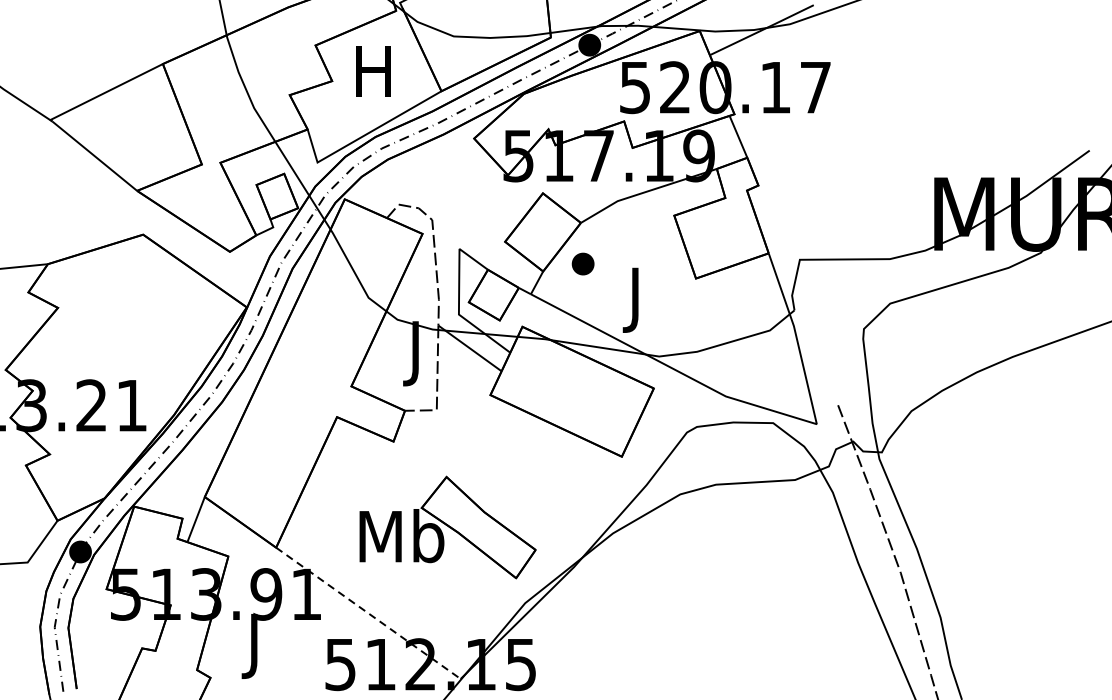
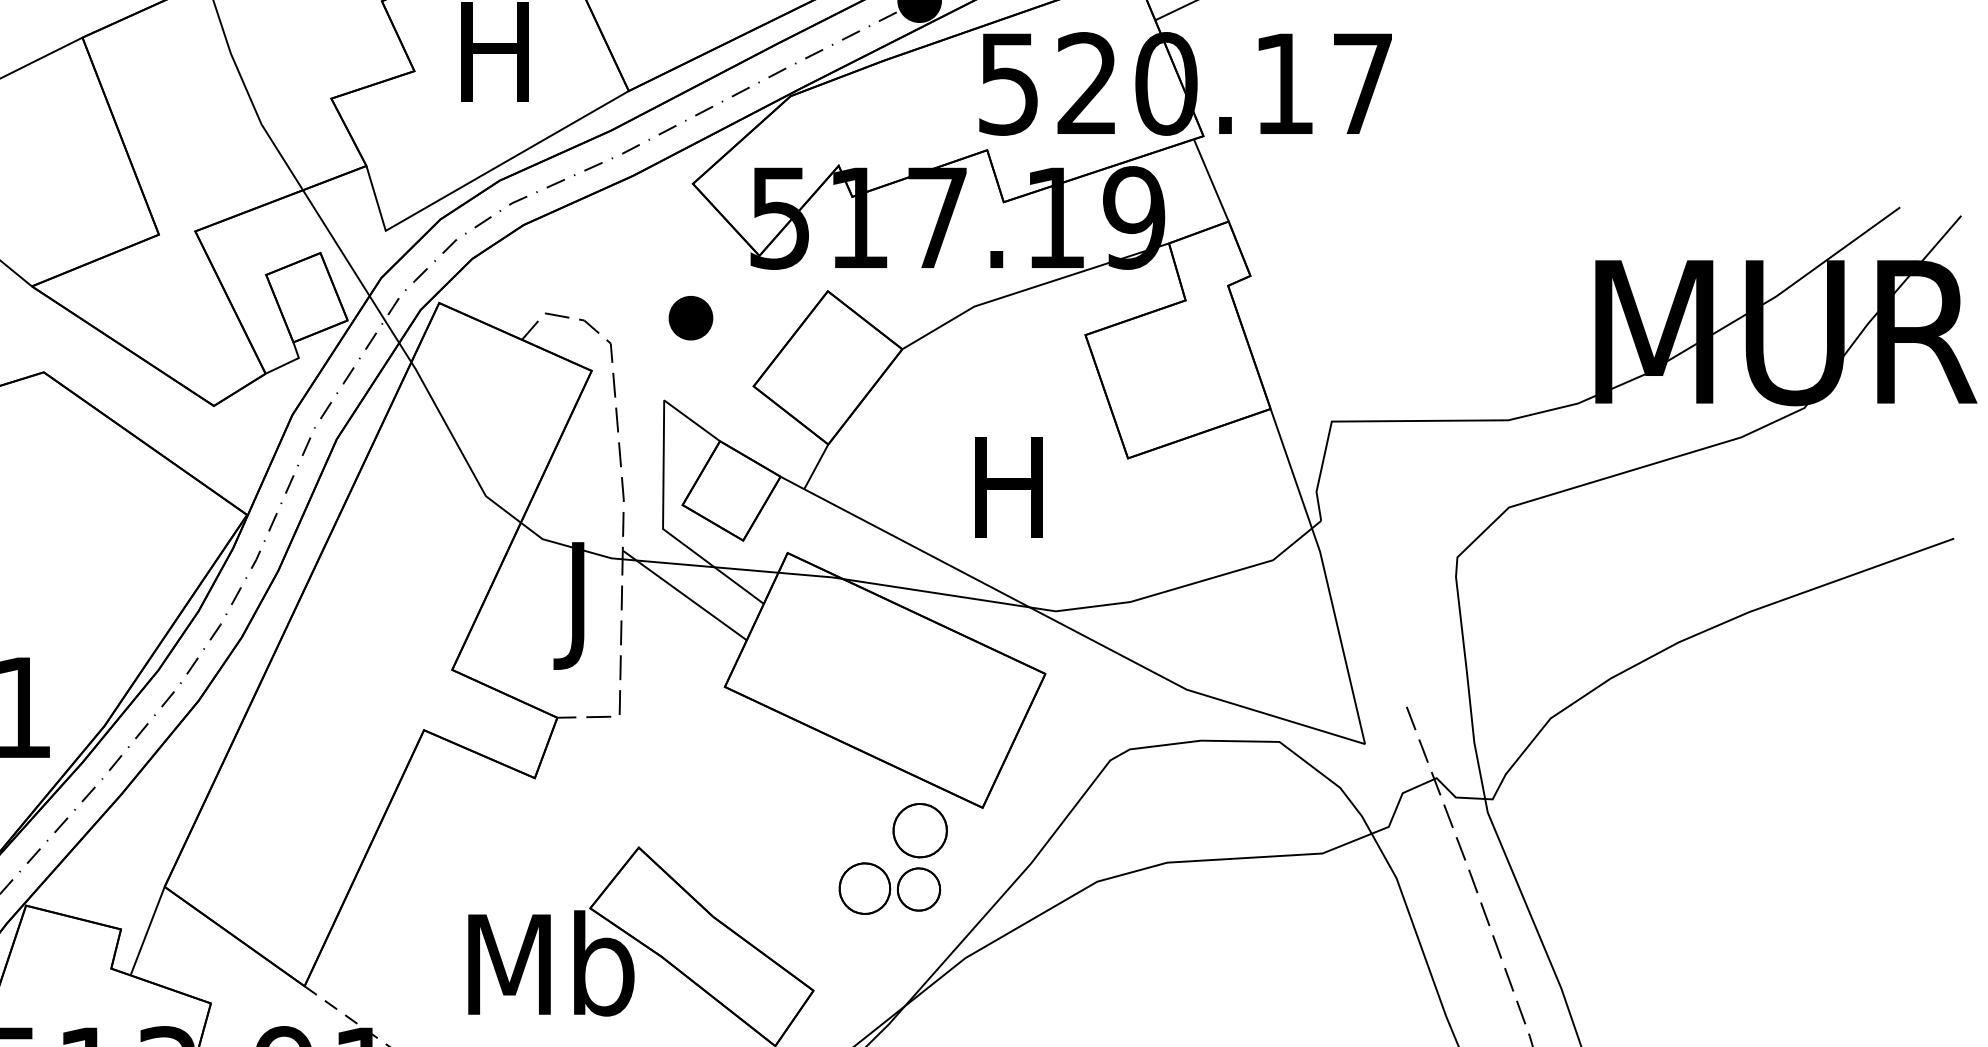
part: (582, 263) -> (689, 317), moved
text: (635, 299) -> (1009, 499), J -> H
part: (576, 482) -> (893, 858), added

